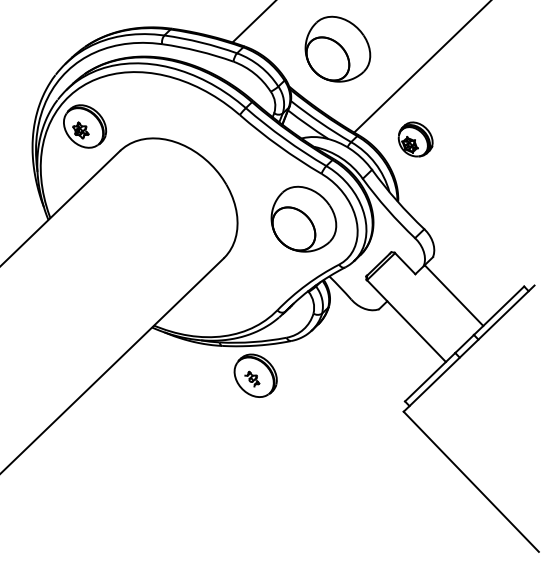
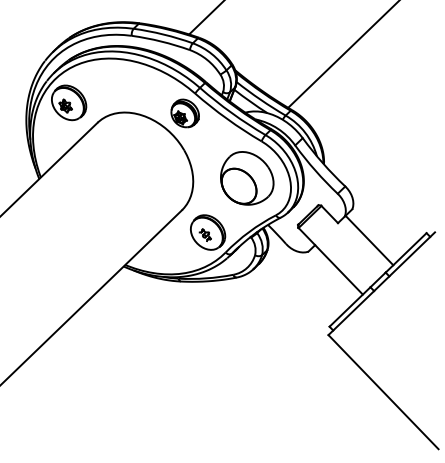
part: (337, 48) -> (274, 39), removed
part: (415, 139) -> (185, 113), moved
part: (255, 375) -> (207, 232), moved

